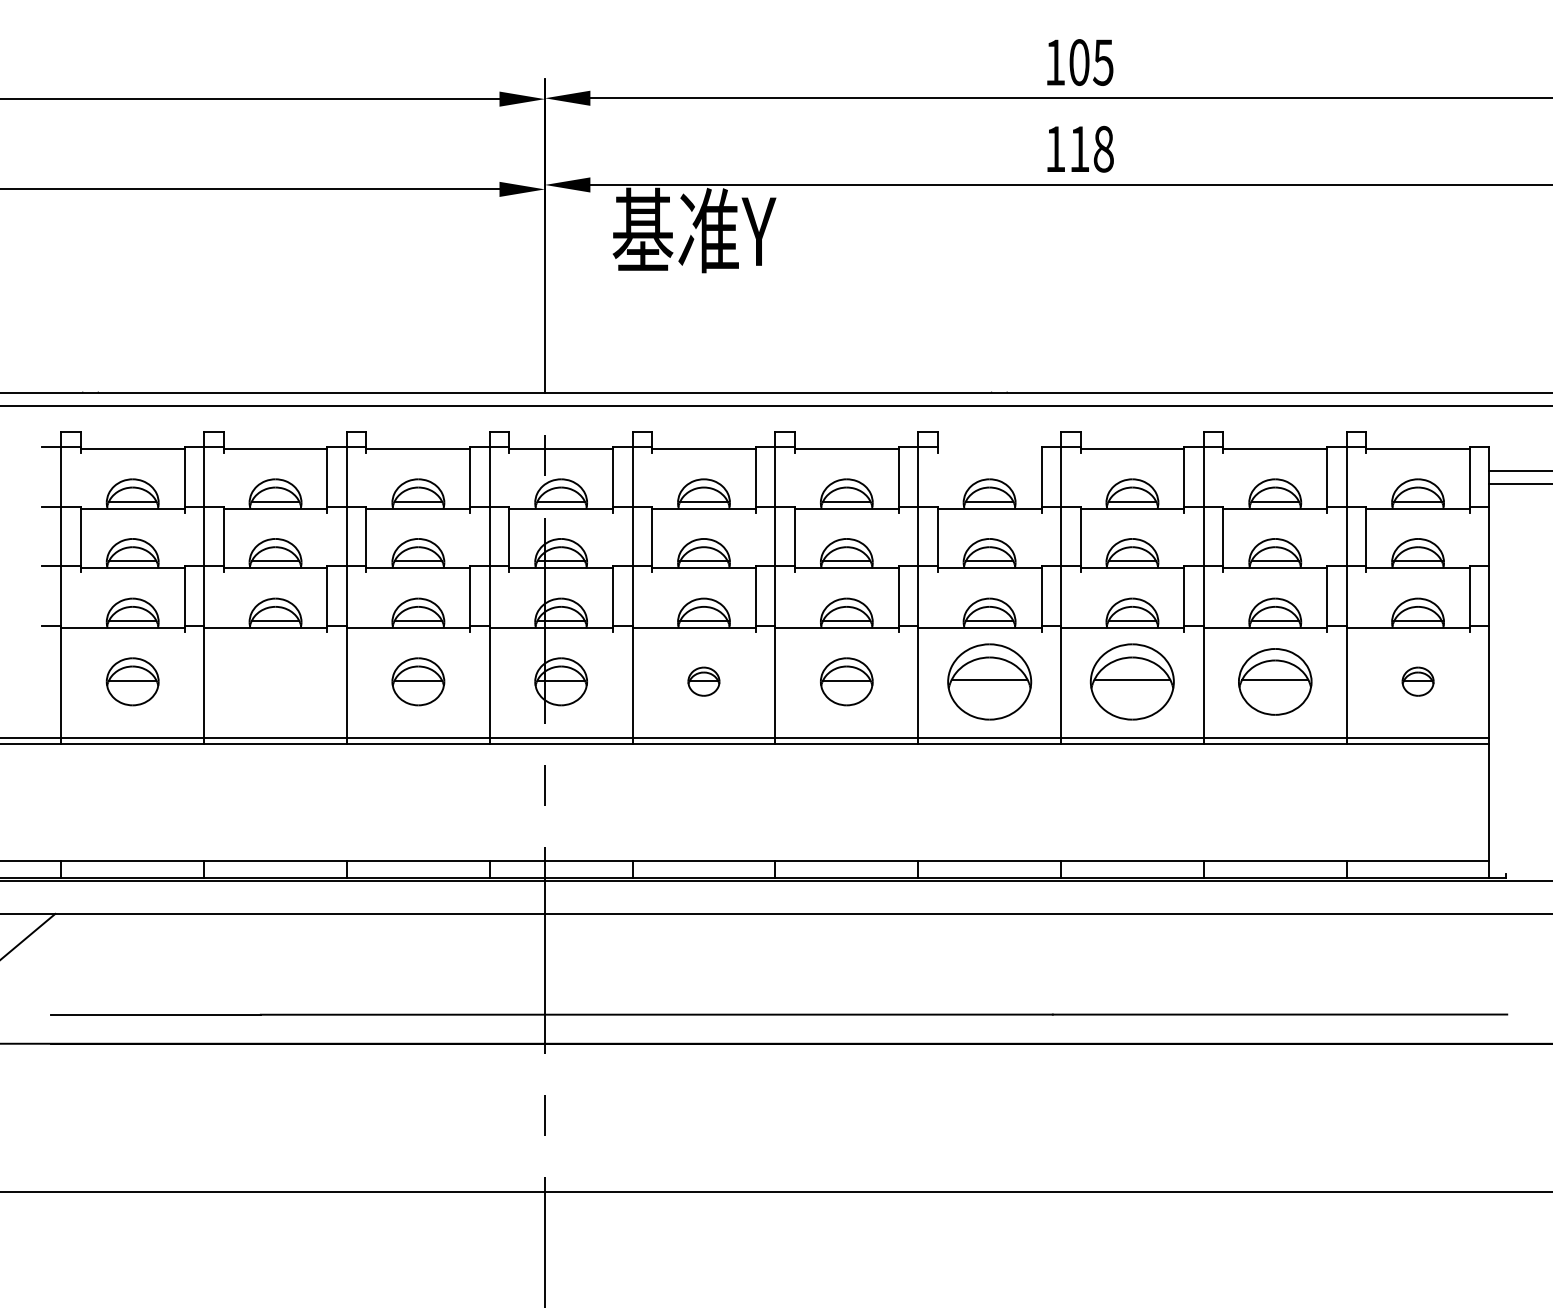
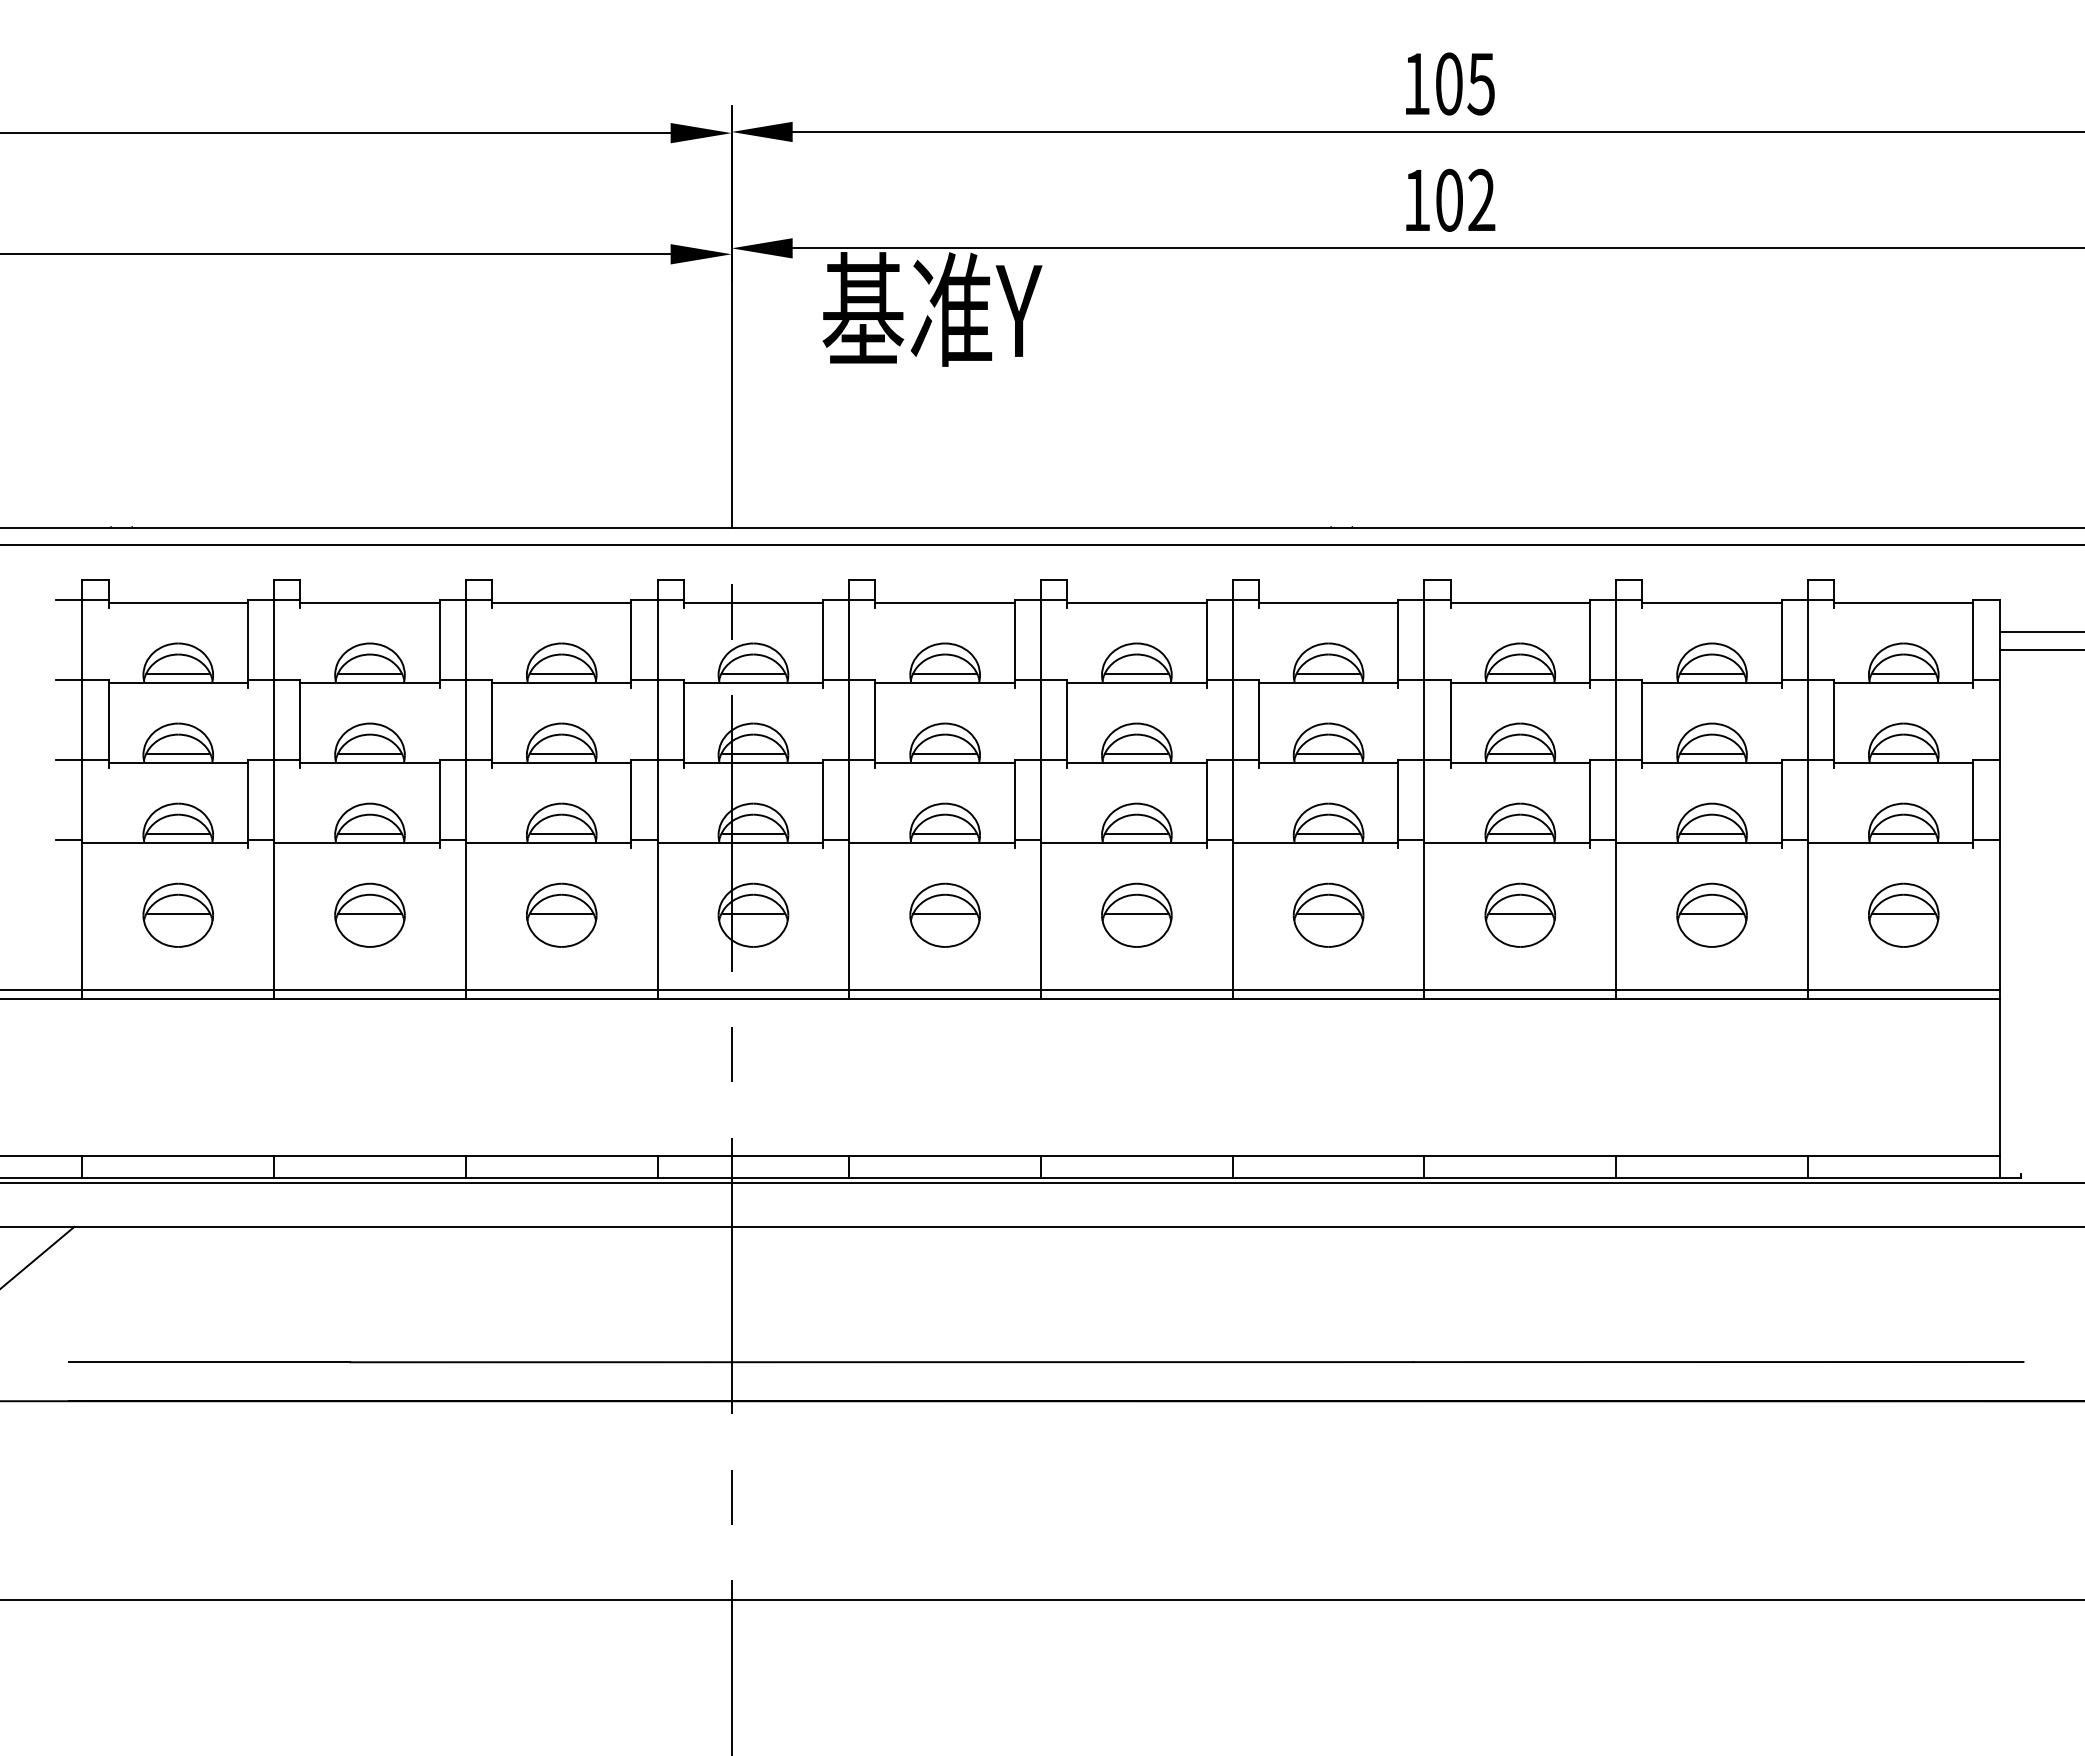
text: (1091, 148) -> (1465, 199), 118 -> 102
line: (989, 448) -> (1328, 602), added
part: (275, 681) -> (369, 914), added
part: (703, 681) -> (944, 914), size x1.67
part: (989, 681) -> (1328, 914), size x0.62
part: (1132, 681) -> (1520, 914), size x0.62
part: (1274, 681) -> (1711, 914), size x0.71
part: (1417, 681) -> (1903, 914), size x1.67

